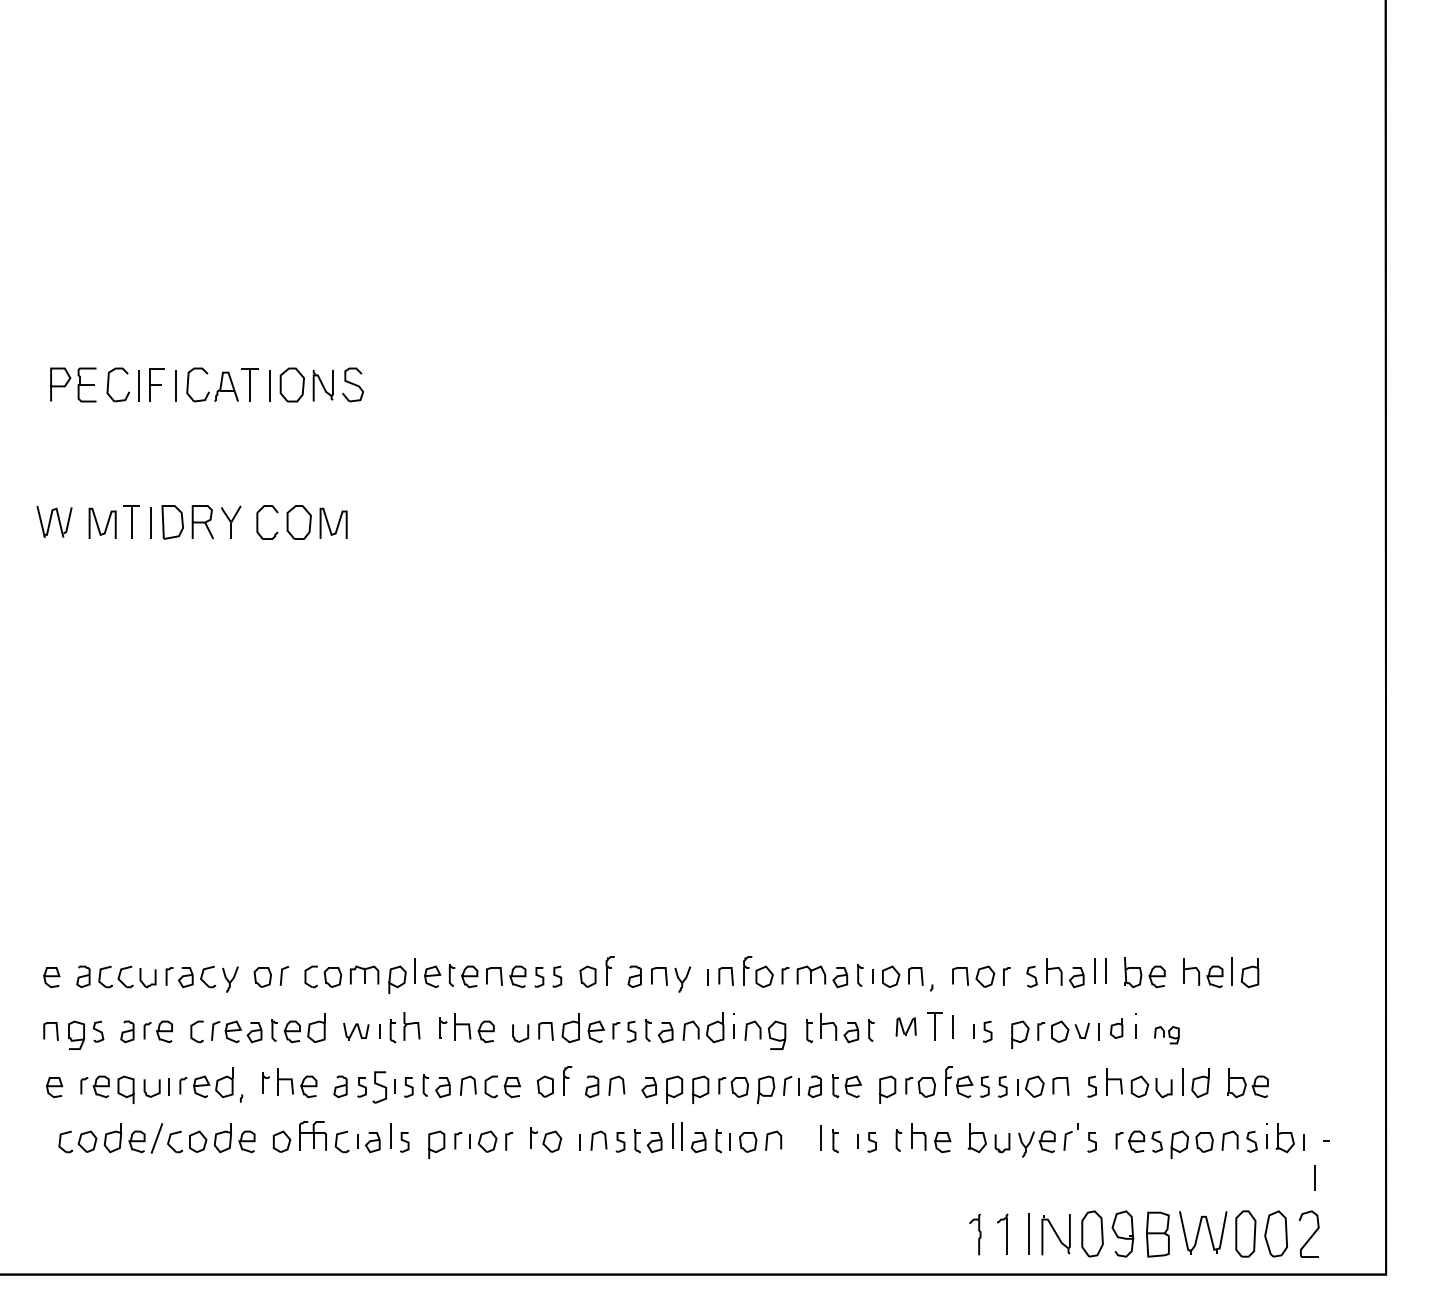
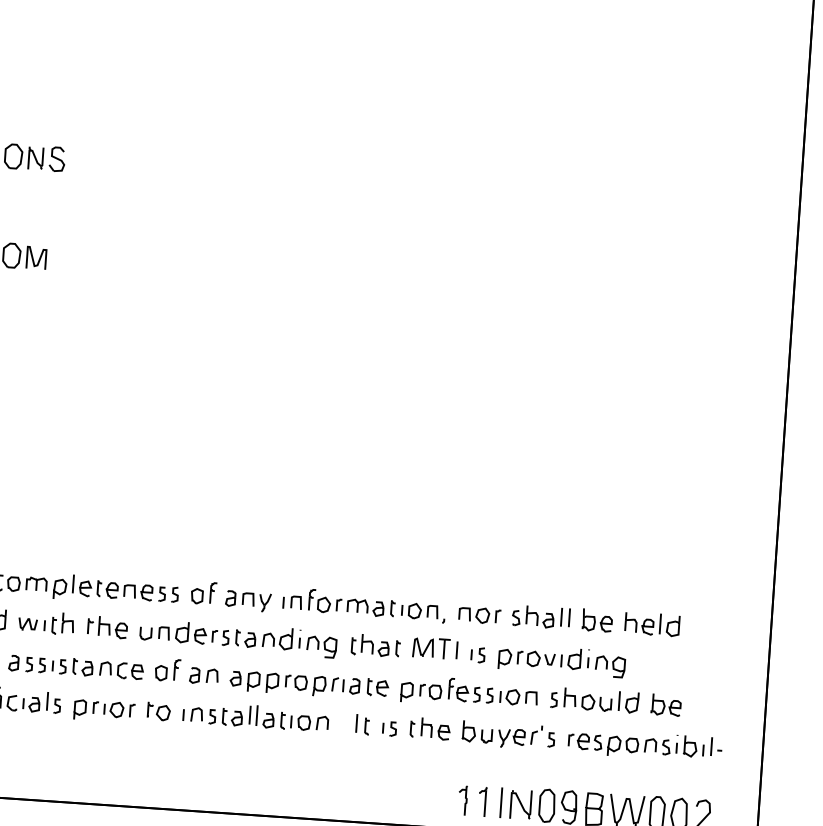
part: (905, 1026) -> (422, 647), size x1.43
part: (1116, 1028) -> (574, 659), size x1.43
part: (1166, 1034) -> (610, 666), size x1.67
part: (379, 1087) -> (41, 665), size x0.62
line: (1314, 1177) -> (711, 745), moved

